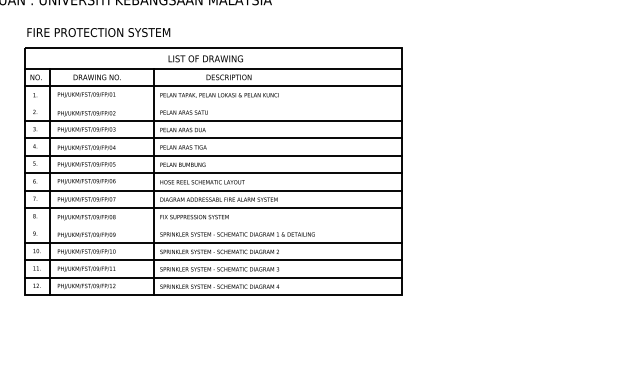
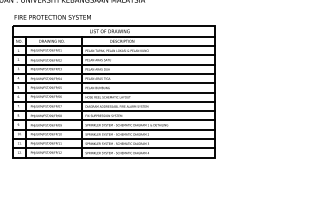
line: (212, 103) -> (113, 55), added
line: (212, 225) -> (113, 120), added

